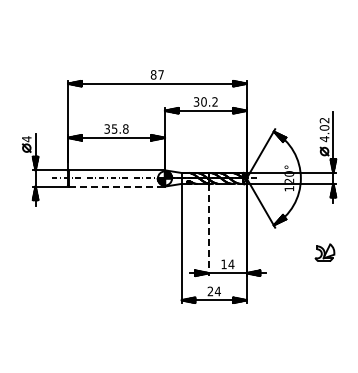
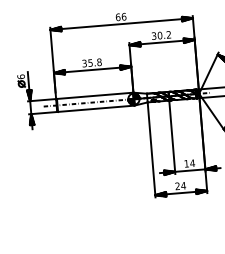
text: (157, 74) -> (121, 16), 87 -> 66
text: (26, 139) -> (20, 77), 4 -> 6
line: (117, 186) -> (96, 108), dashed -> solid
line: (208, 230) -> (172, 137), dashed -> solid

